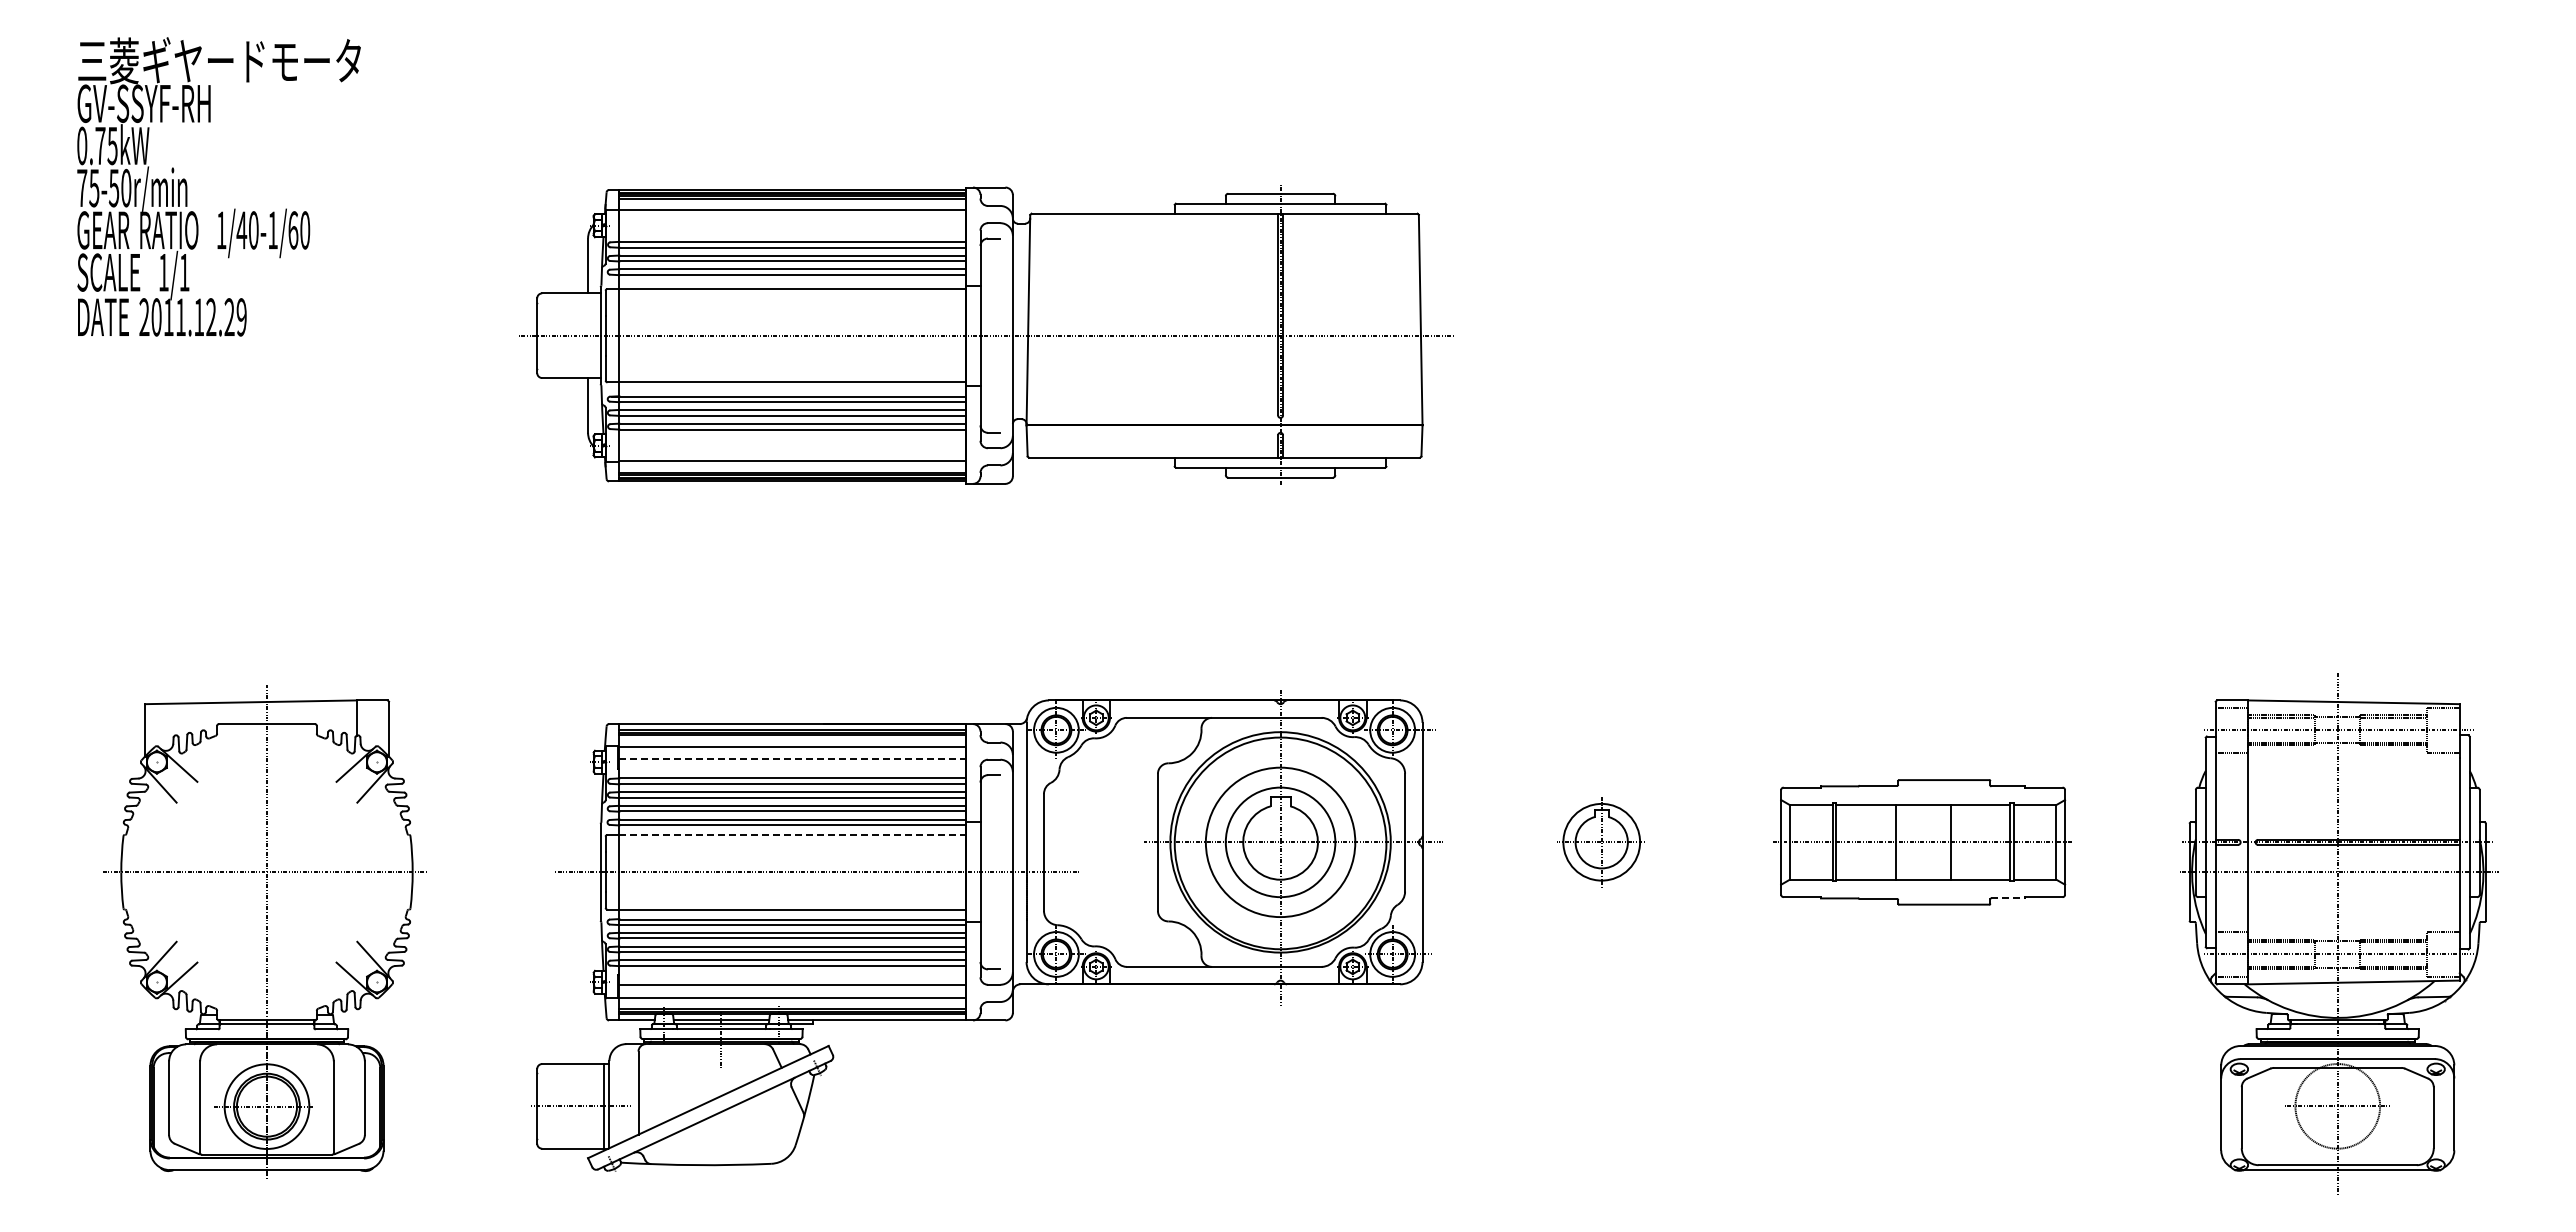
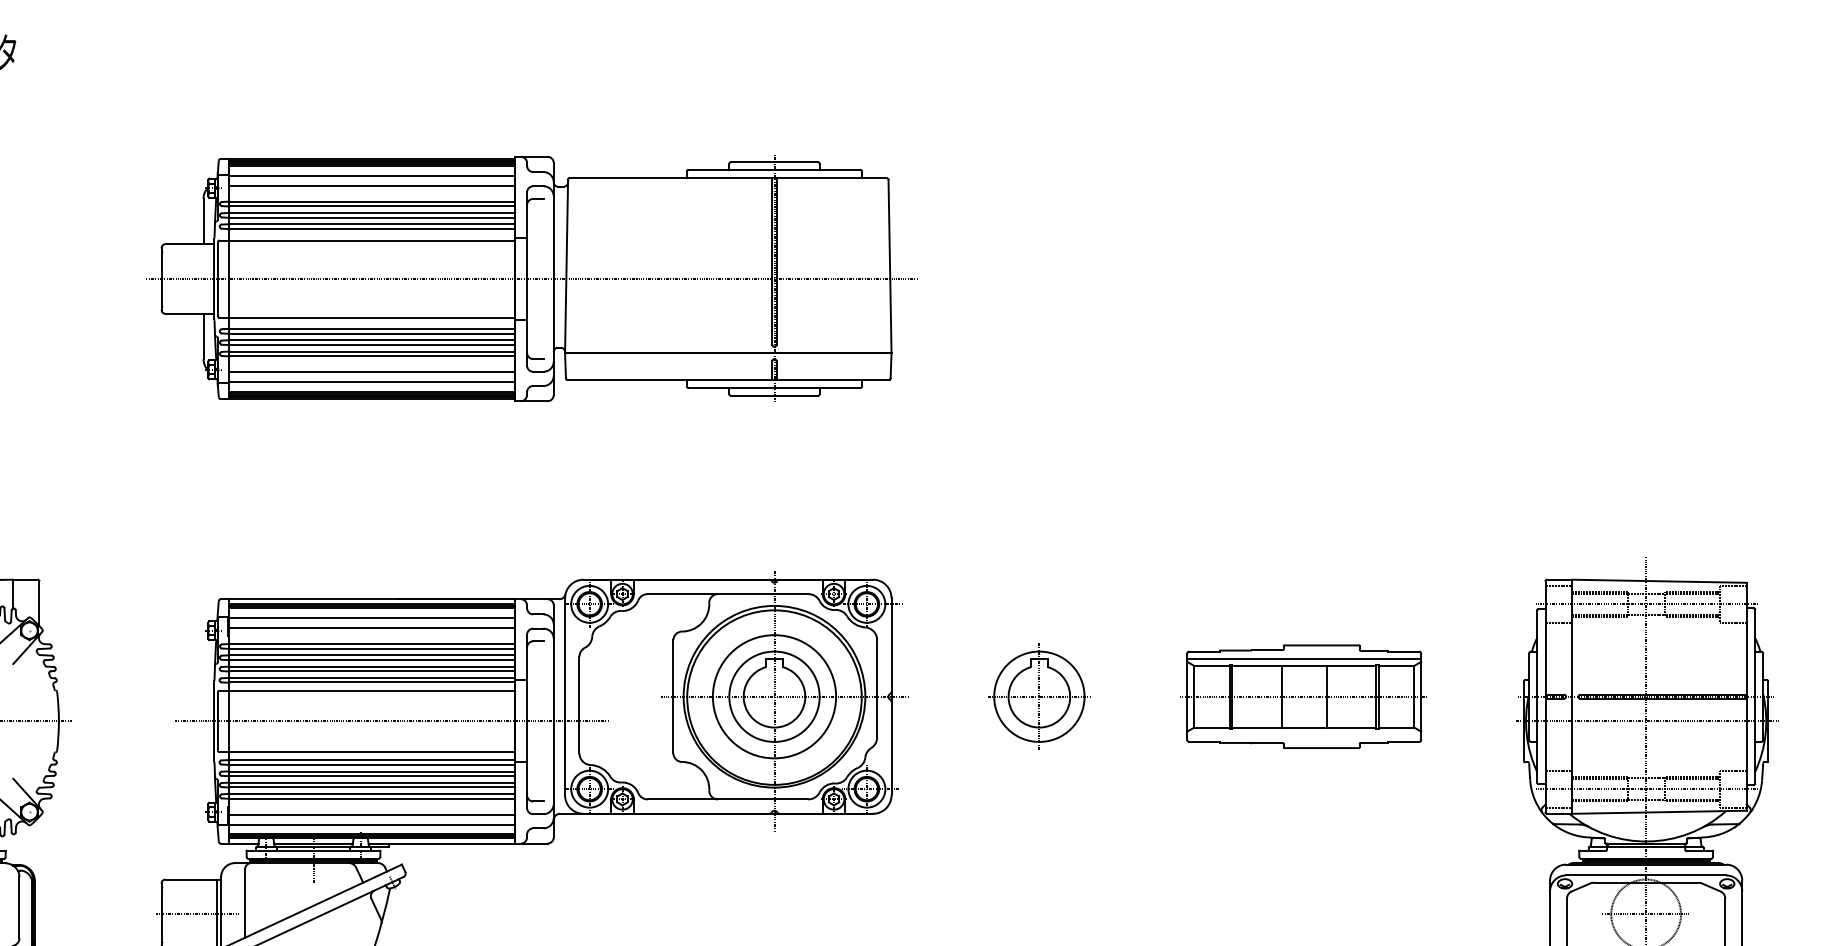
line: (792, 222) -> (372, 185), added
line: (792, 448) -> (372, 372), added
line: (792, 759) -> (372, 628), dashed -> solid
line: (1923, 796) -> (1304, 658), added
line: (792, 834) -> (372, 690), dashed -> solid
part: (1601, 841) -> (1039, 696), size x1.43
line: (2008, 898) -> (1374, 743), dashed -> solid

